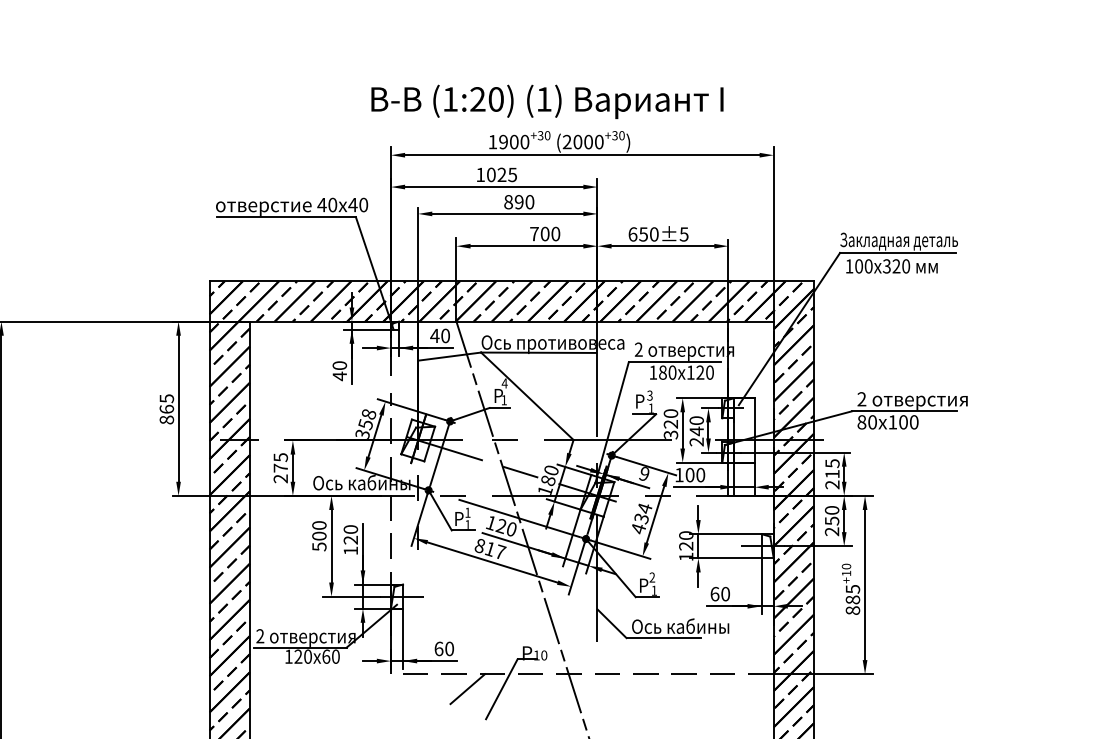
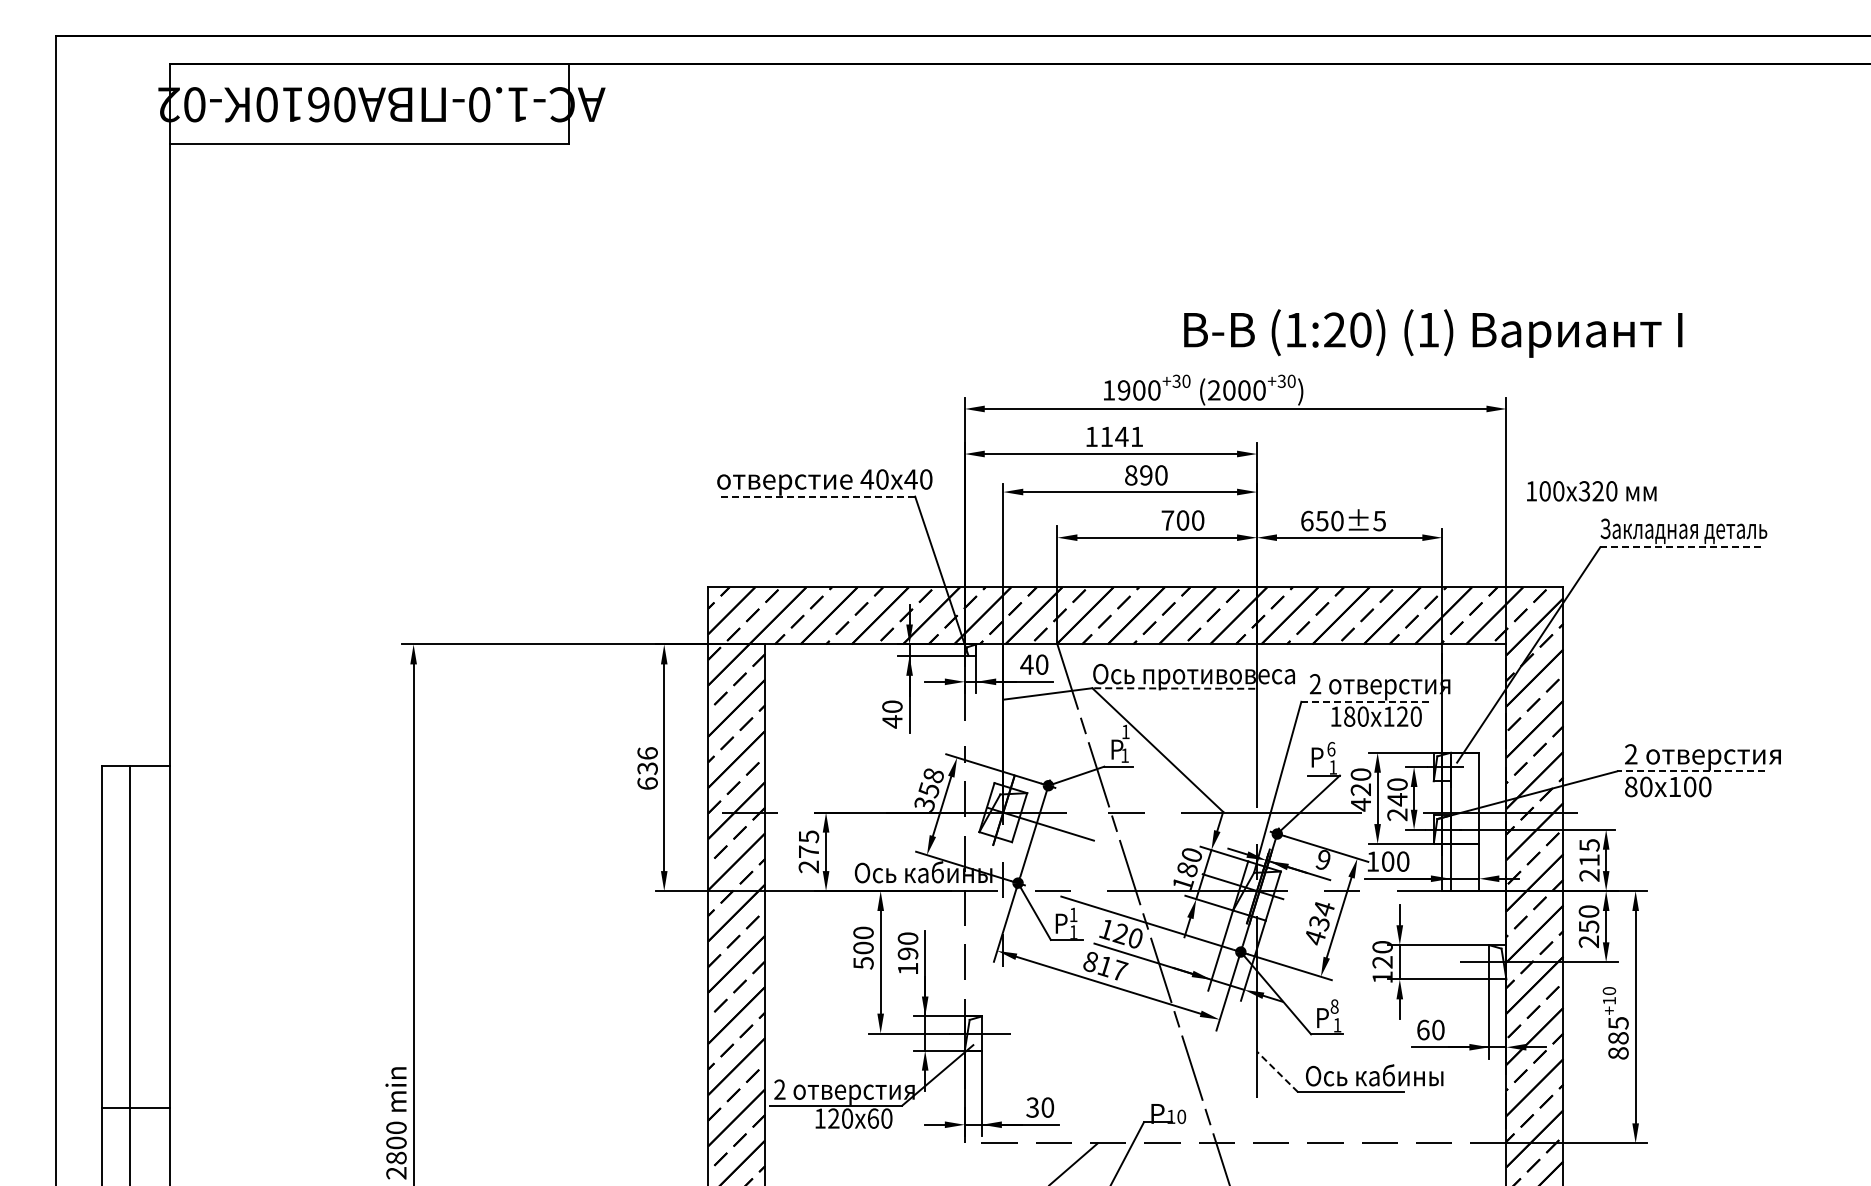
text: (547, 101) -> (1433, 333), moved
text: (501, 174) -> (1121, 436), 1025 -> 1141
line: (286, 217) -> (816, 496), solid -> dashed
line: (898, 253) -> (1682, 547), solid -> dashed
text: (891, 266) -> (1591, 491), moved
line: (538, 352) -> (1173, 688), solid -> dashed
line: (675, 361) -> (1367, 701), solid -> dashed
text: (504, 383) -> (1125, 731), 4 -> 1
text: (650, 395) -> (1331, 748), 3 -> 6
text: (166, 409) -> (647, 768), 865 -> 636
line: (903, 411) -> (1690, 771), solid -> dashed
text: (670, 434) -> (1360, 804), 320 -> 420
line: (520, 472) -> (1148, 857), removed
text: (351, 540) -> (908, 953), 120 -> 190
text: (652, 577) -> (1334, 1006), 2 -> 8
line: (611, 623) -> (1277, 1071), solid -> dashed
text: (438, 648) -> (1032, 1107), 60 -> 30

